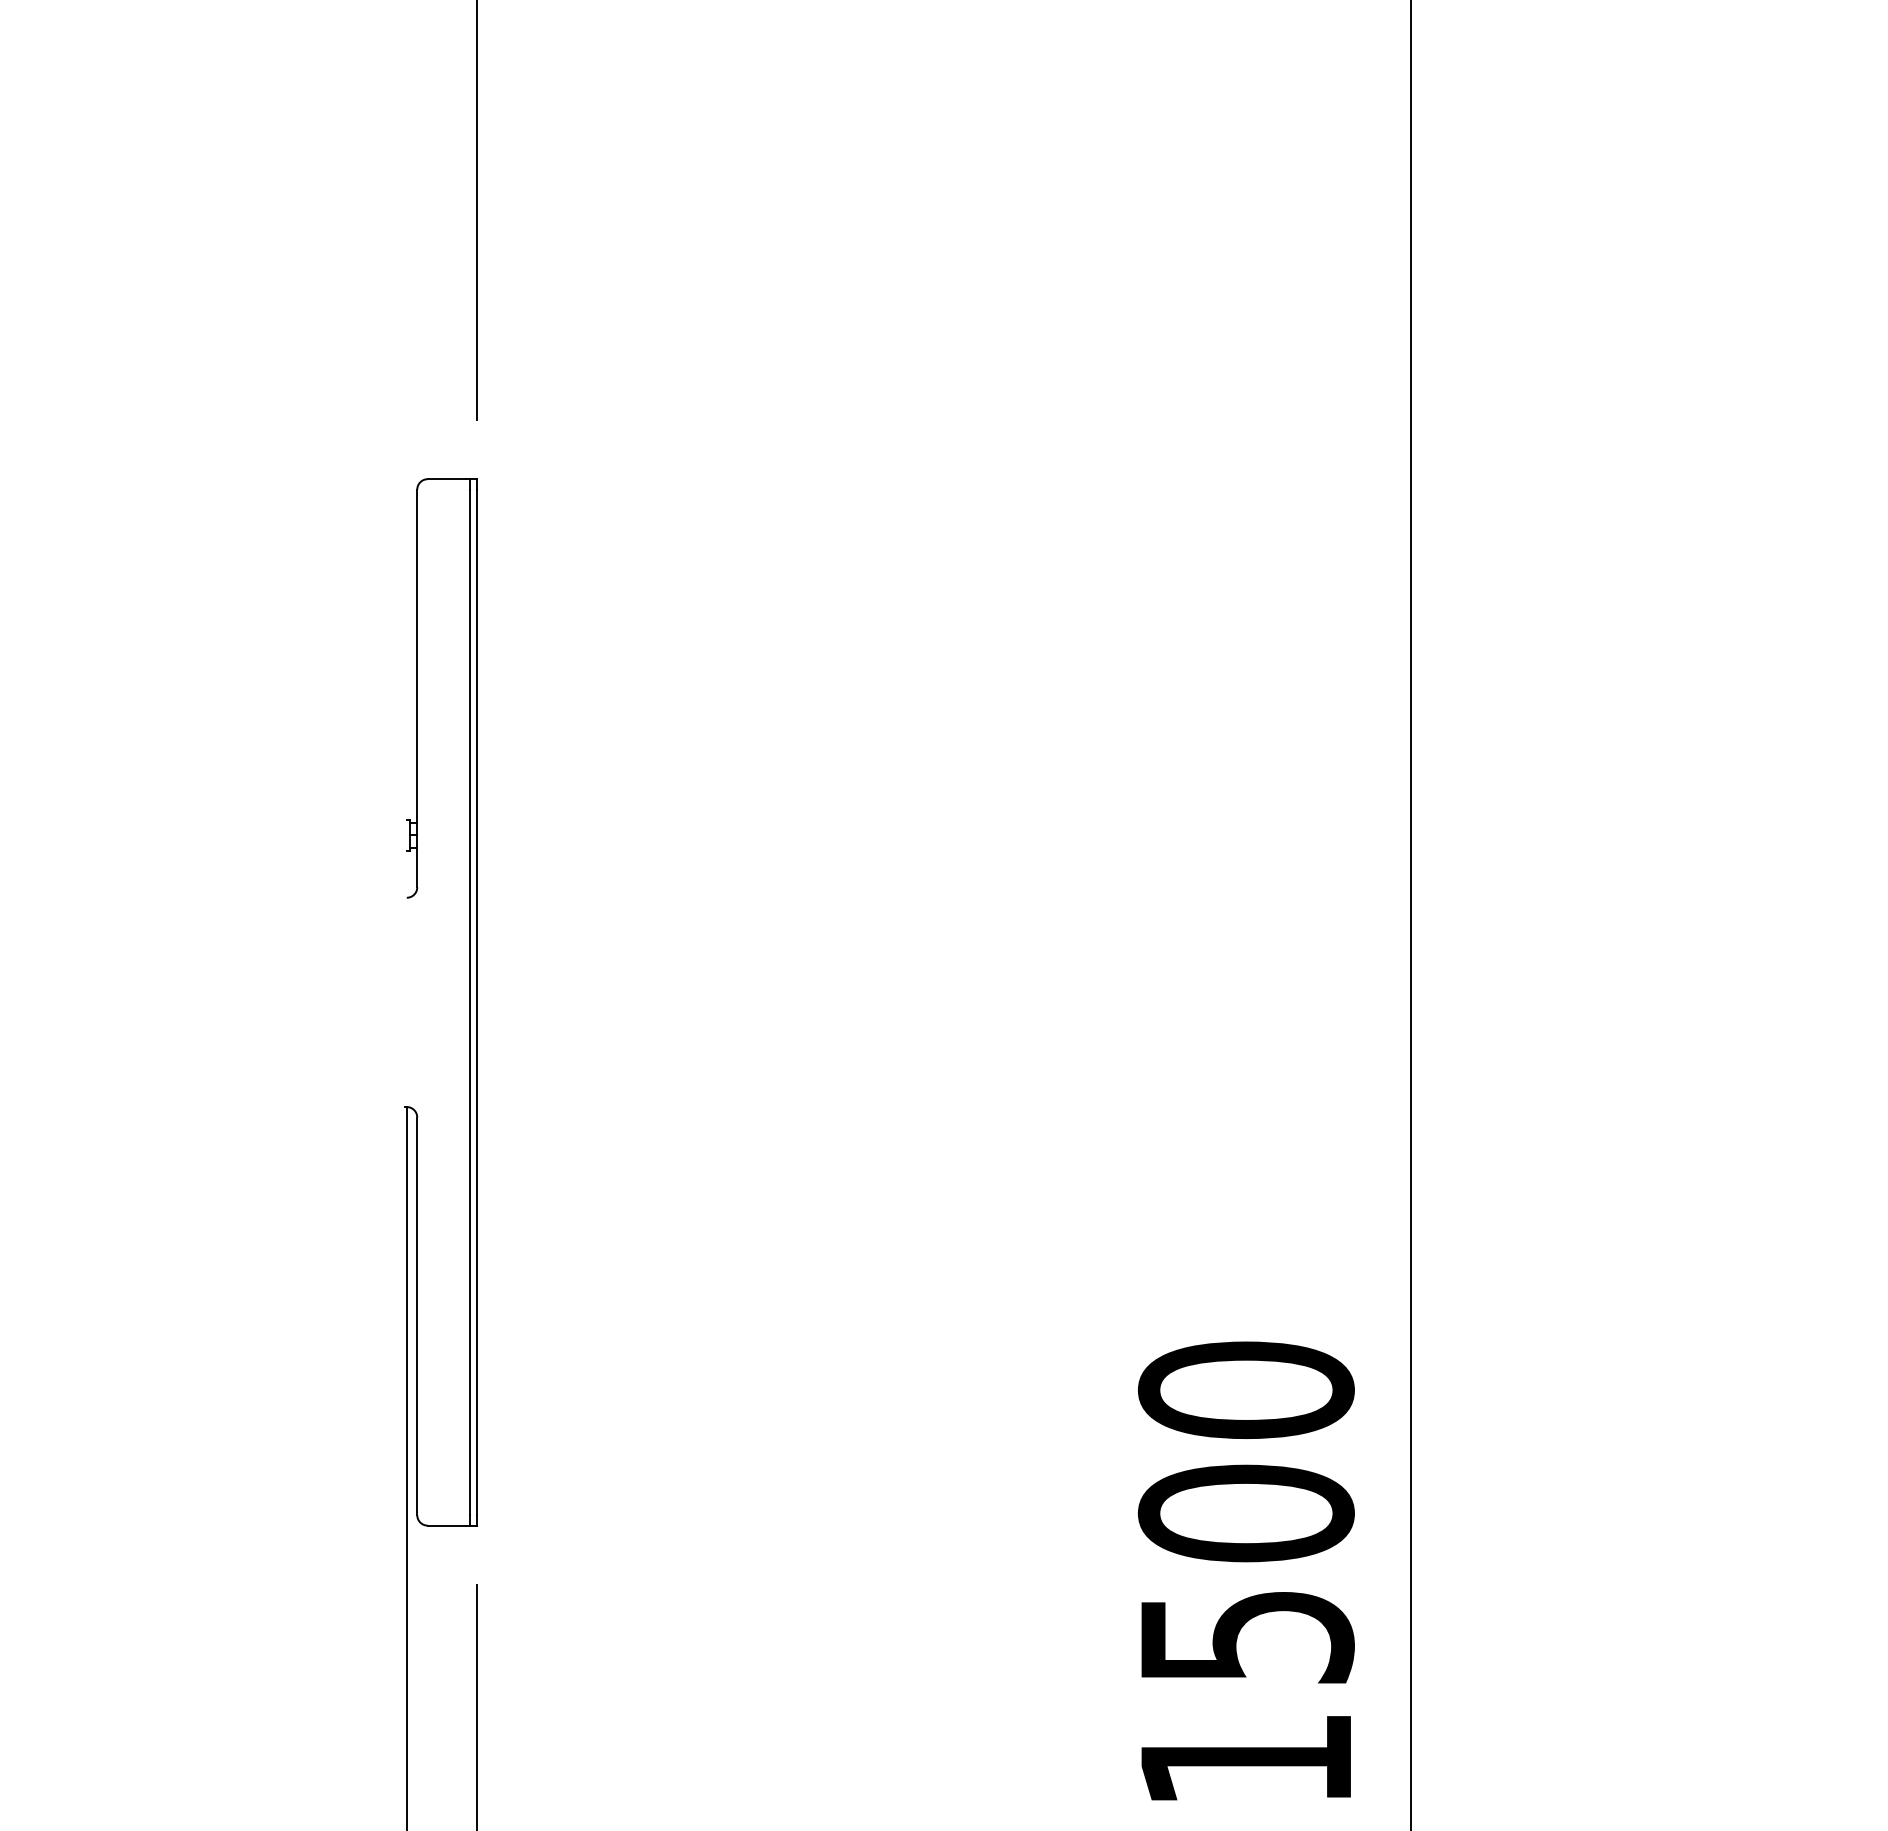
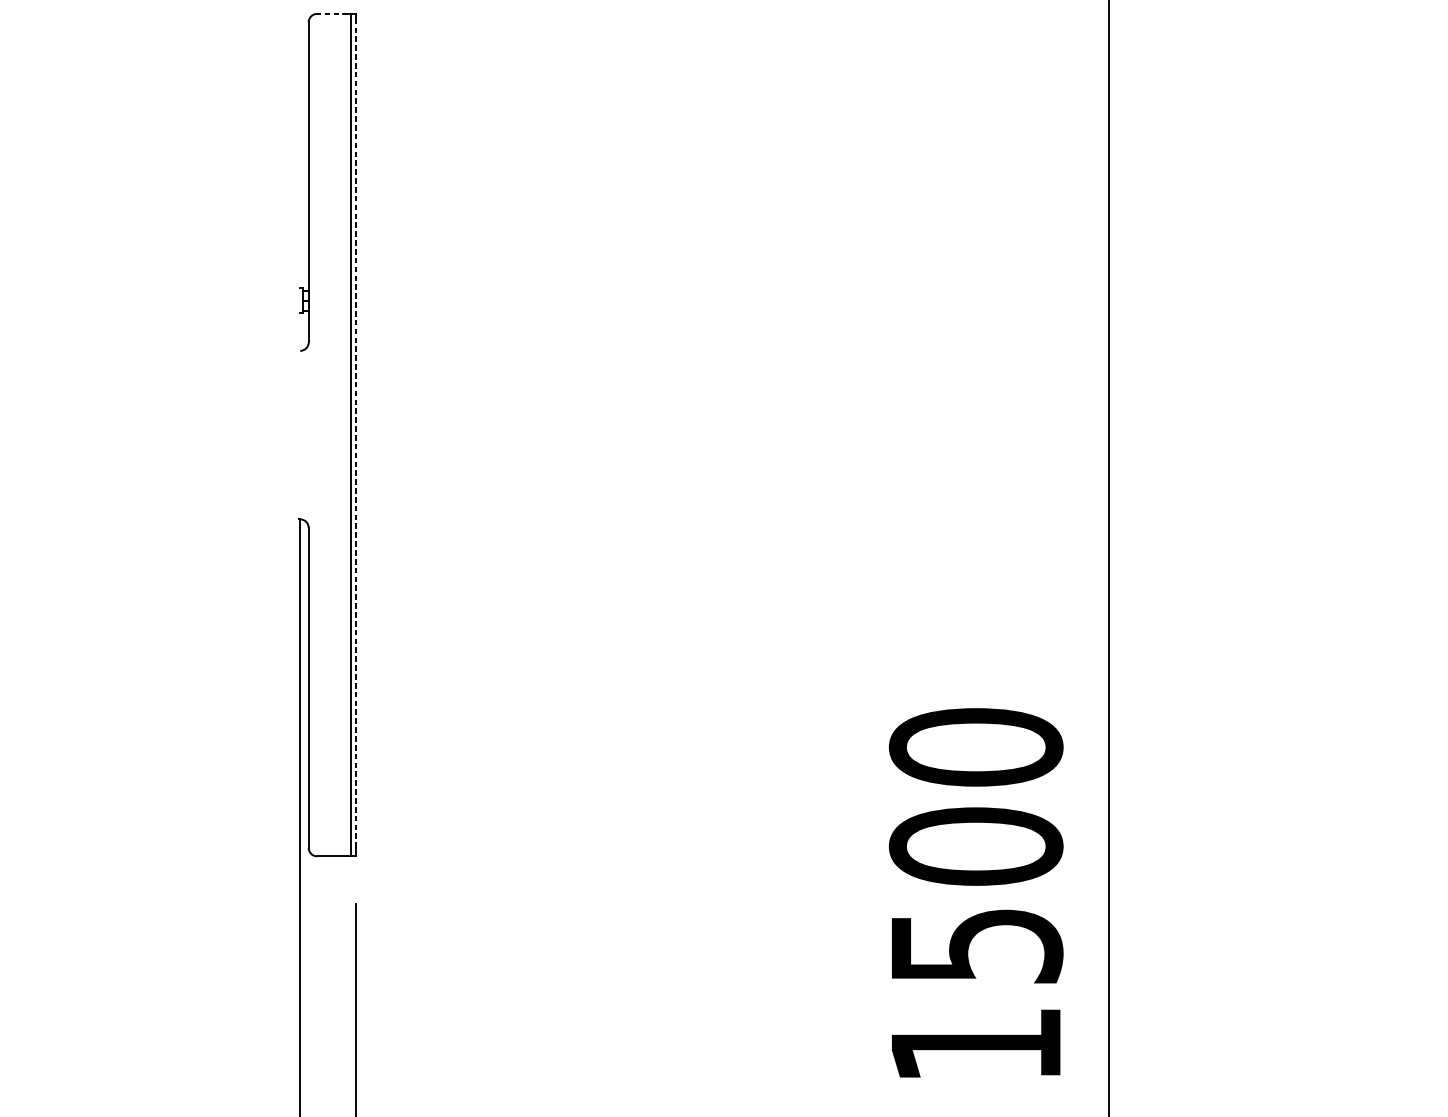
line: (446, 479) -> (332, 14), solid -> dashed
line: (476, 1002) -> (356, 435), solid -> dashed

